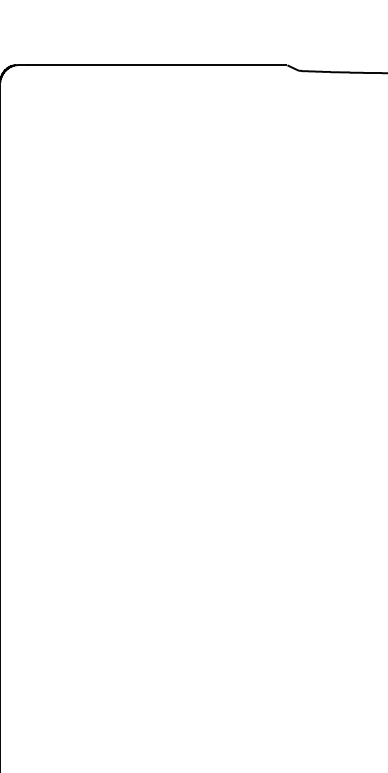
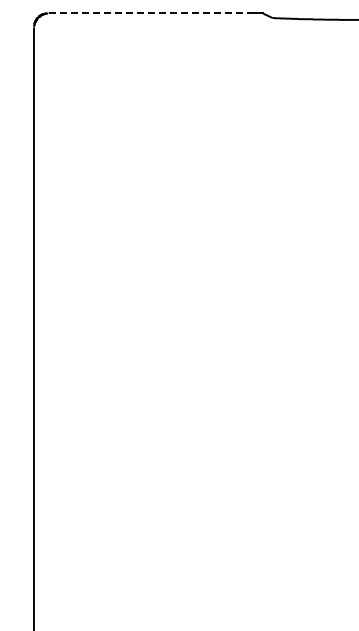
line: (147, 65) -> (151, 13), solid -> dashed

